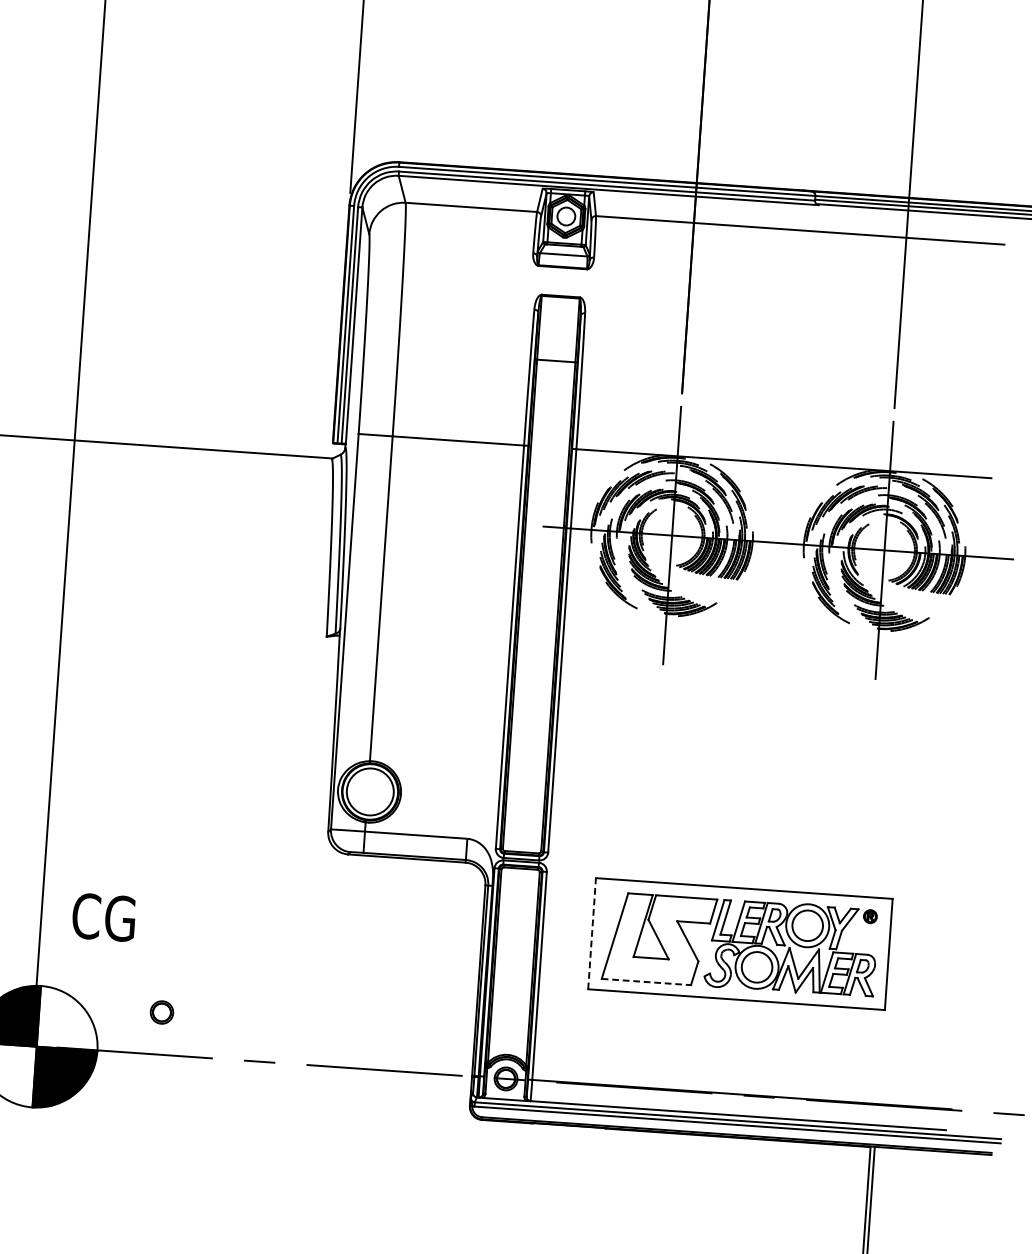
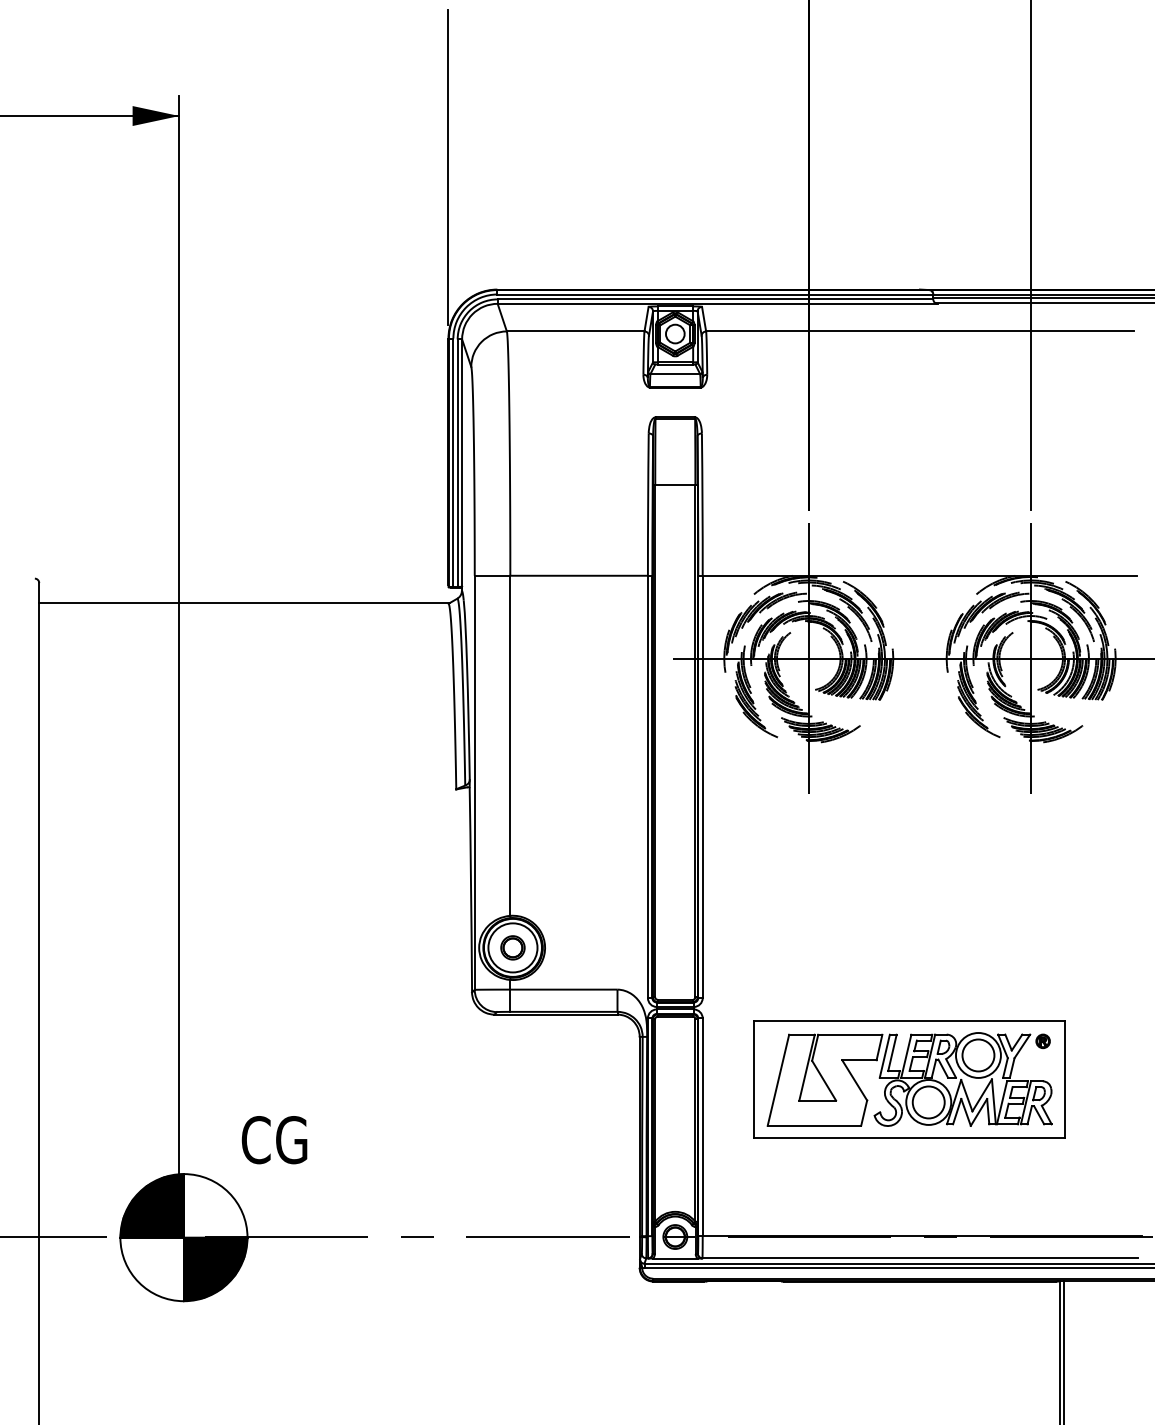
text: (103, 917) -> (274, 1140), moved
line: (592, 932) -> (754, 1078), dashed -> solid
line: (646, 981) -> (814, 1125), dashed -> solid
part: (161, 1012) -> (512, 947), moved

